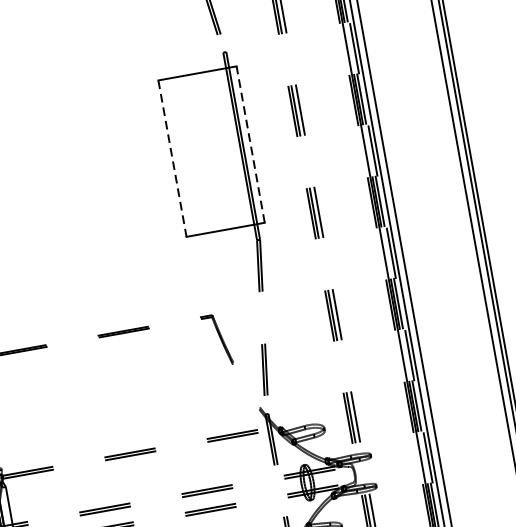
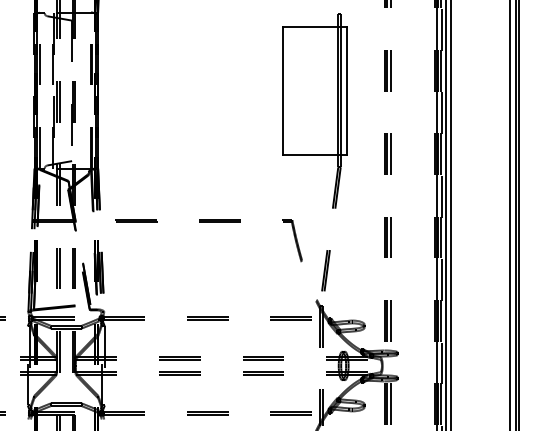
line: (250, 144) -> (346, 90), dashed -> solid
line: (172, 158) -> (283, 90), dashed -> solid

